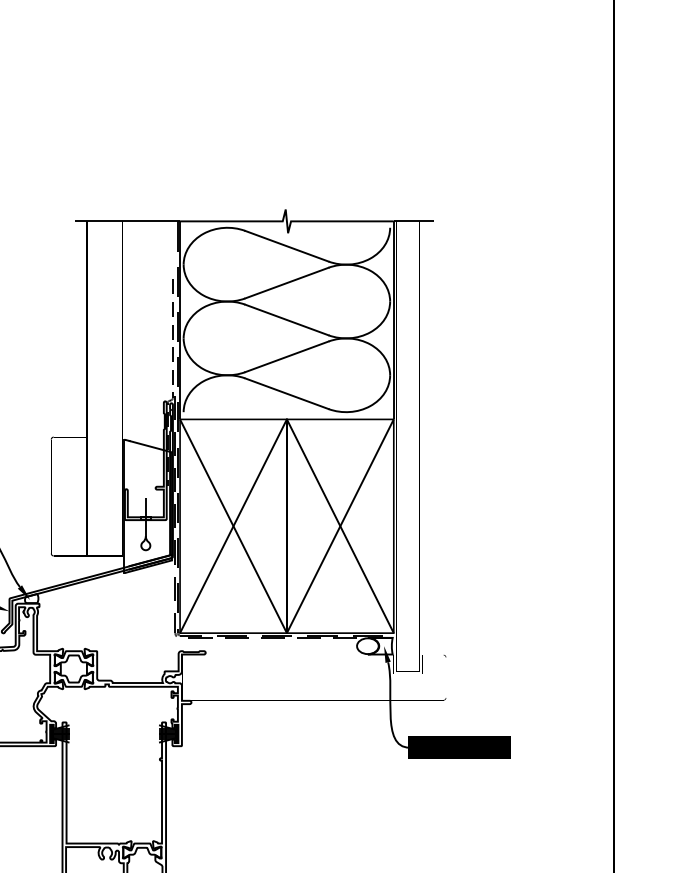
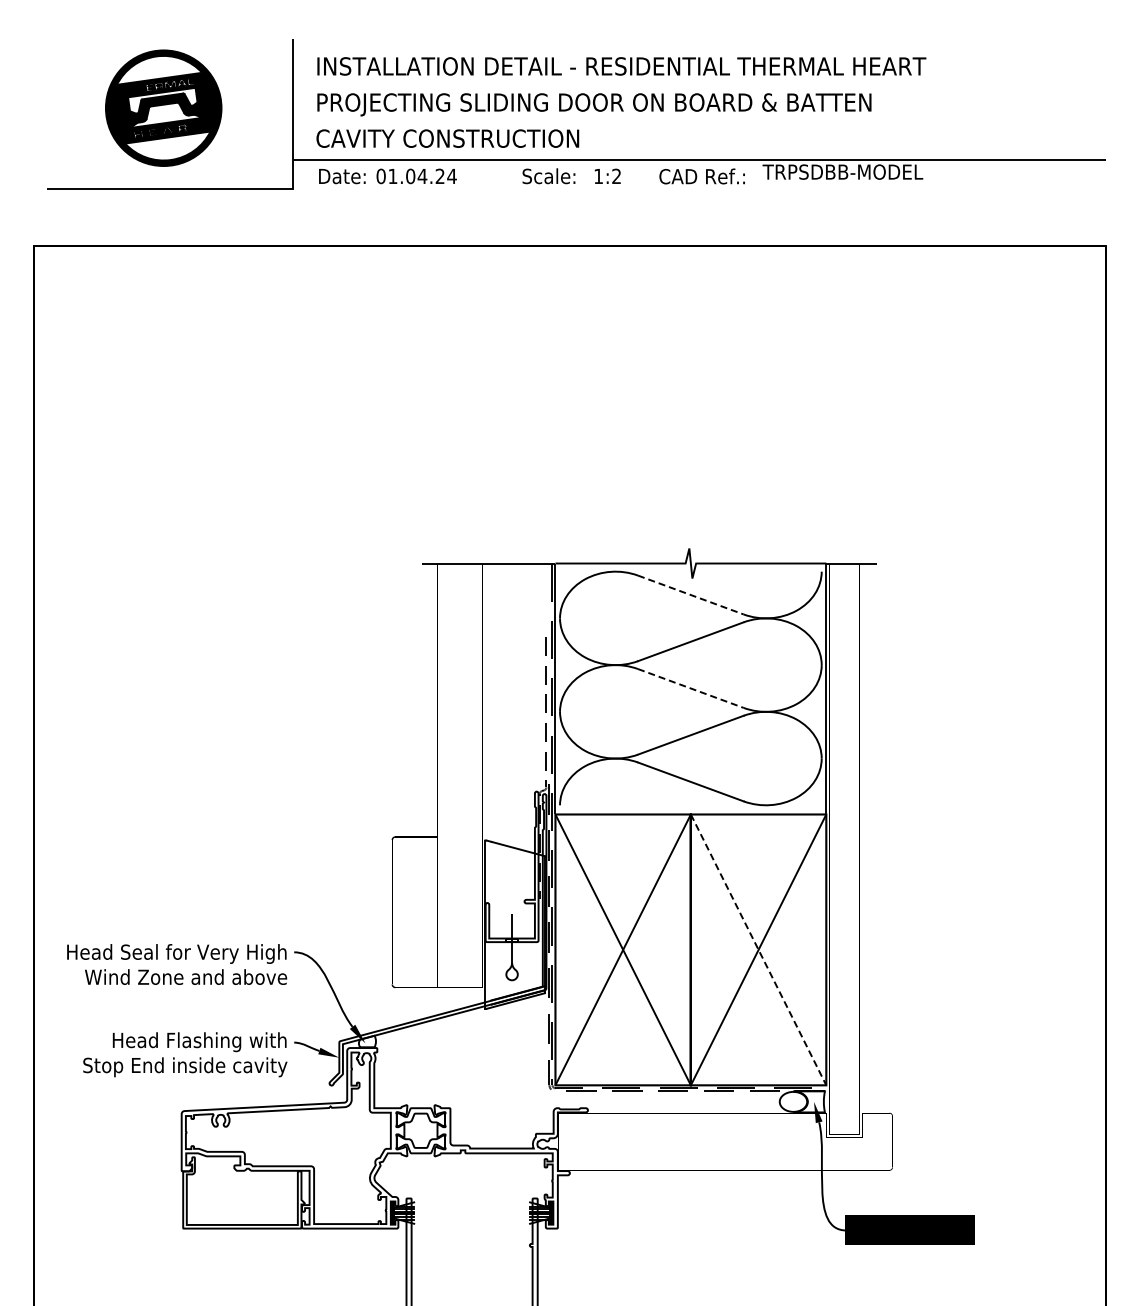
line: (287, 246) -> (691, 595), solid -> dashed
line: (287, 319) -> (691, 688), solid -> dashed
line: (340, 526) -> (758, 950), solid -> dashed

